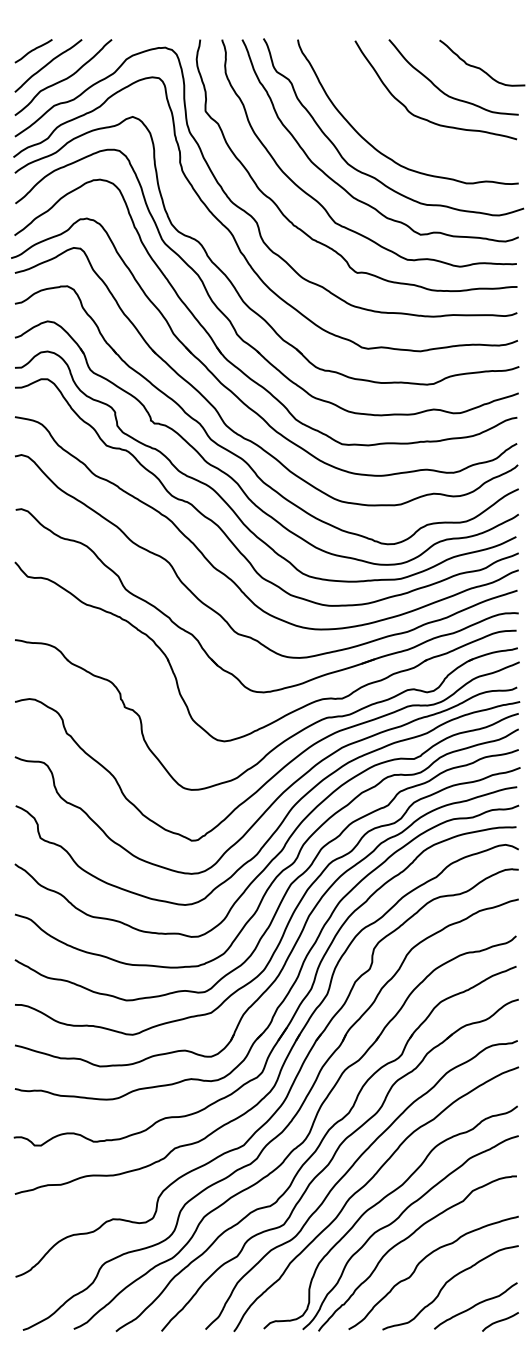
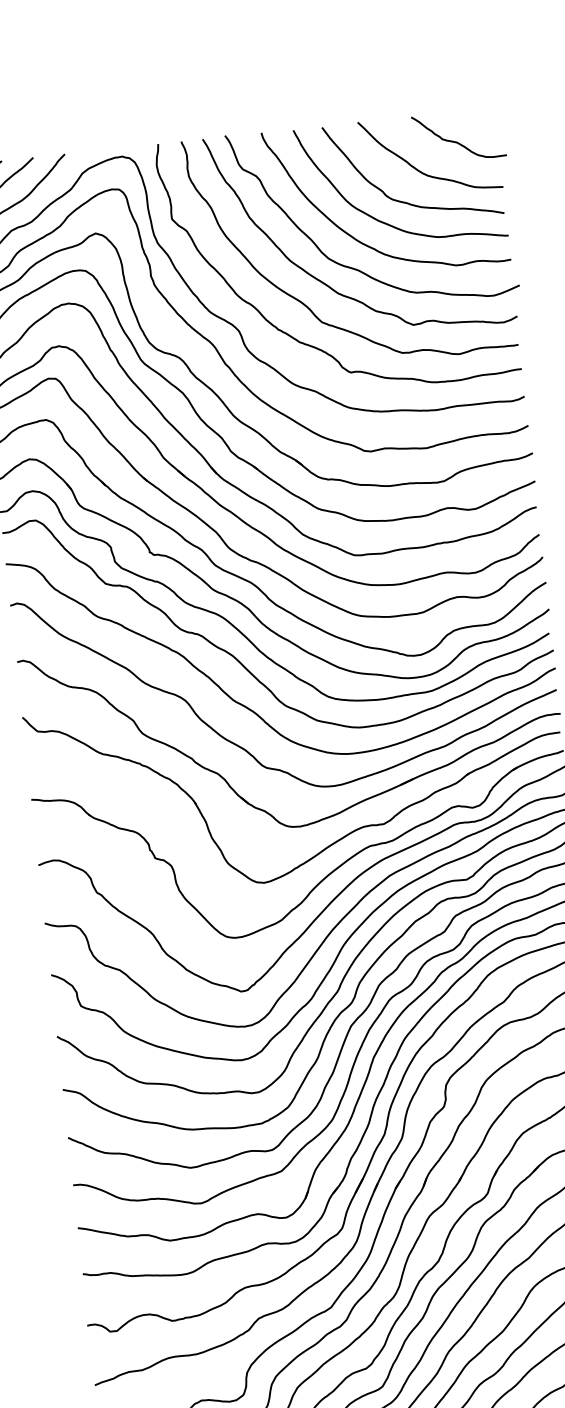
curve: (404, 135) -> (385, 221), added

